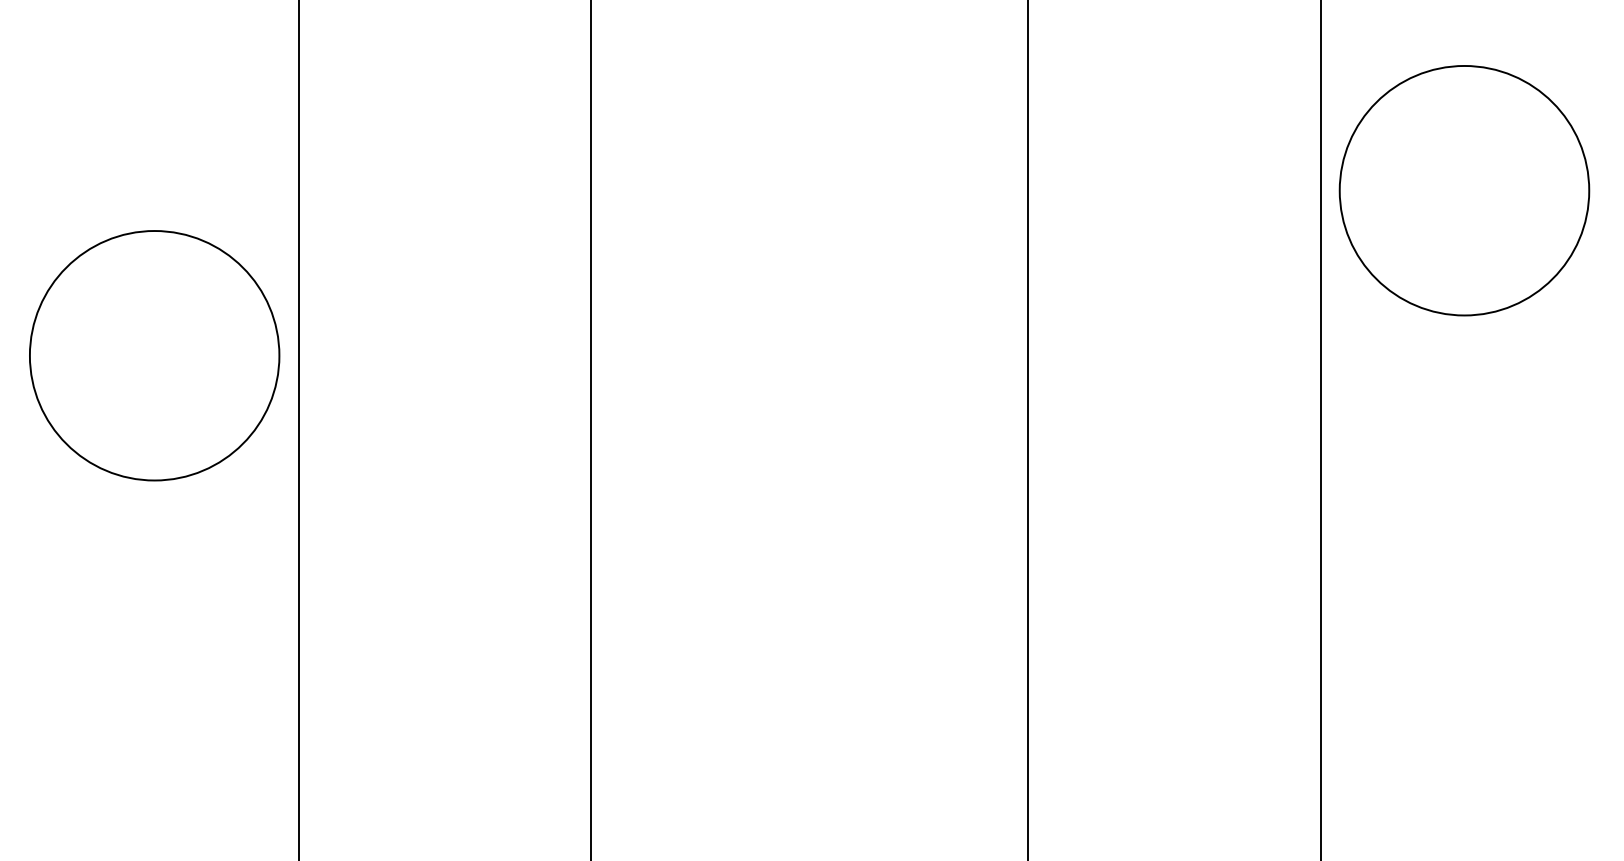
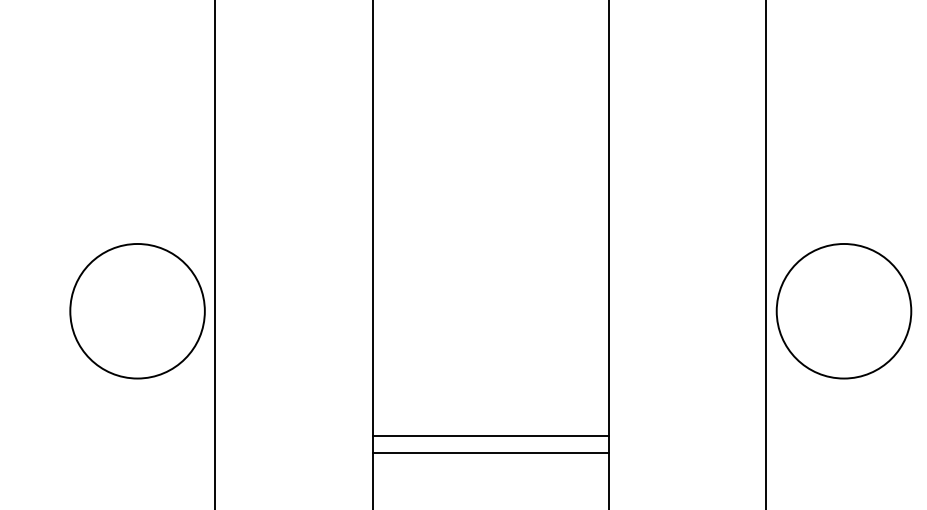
circle: (1463, 191) -> (843, 311), moved
circle: (154, 356) -> (137, 311), moved
line: (809, 684) -> (490, 435), added
line: (809, 715) -> (490, 452), added

